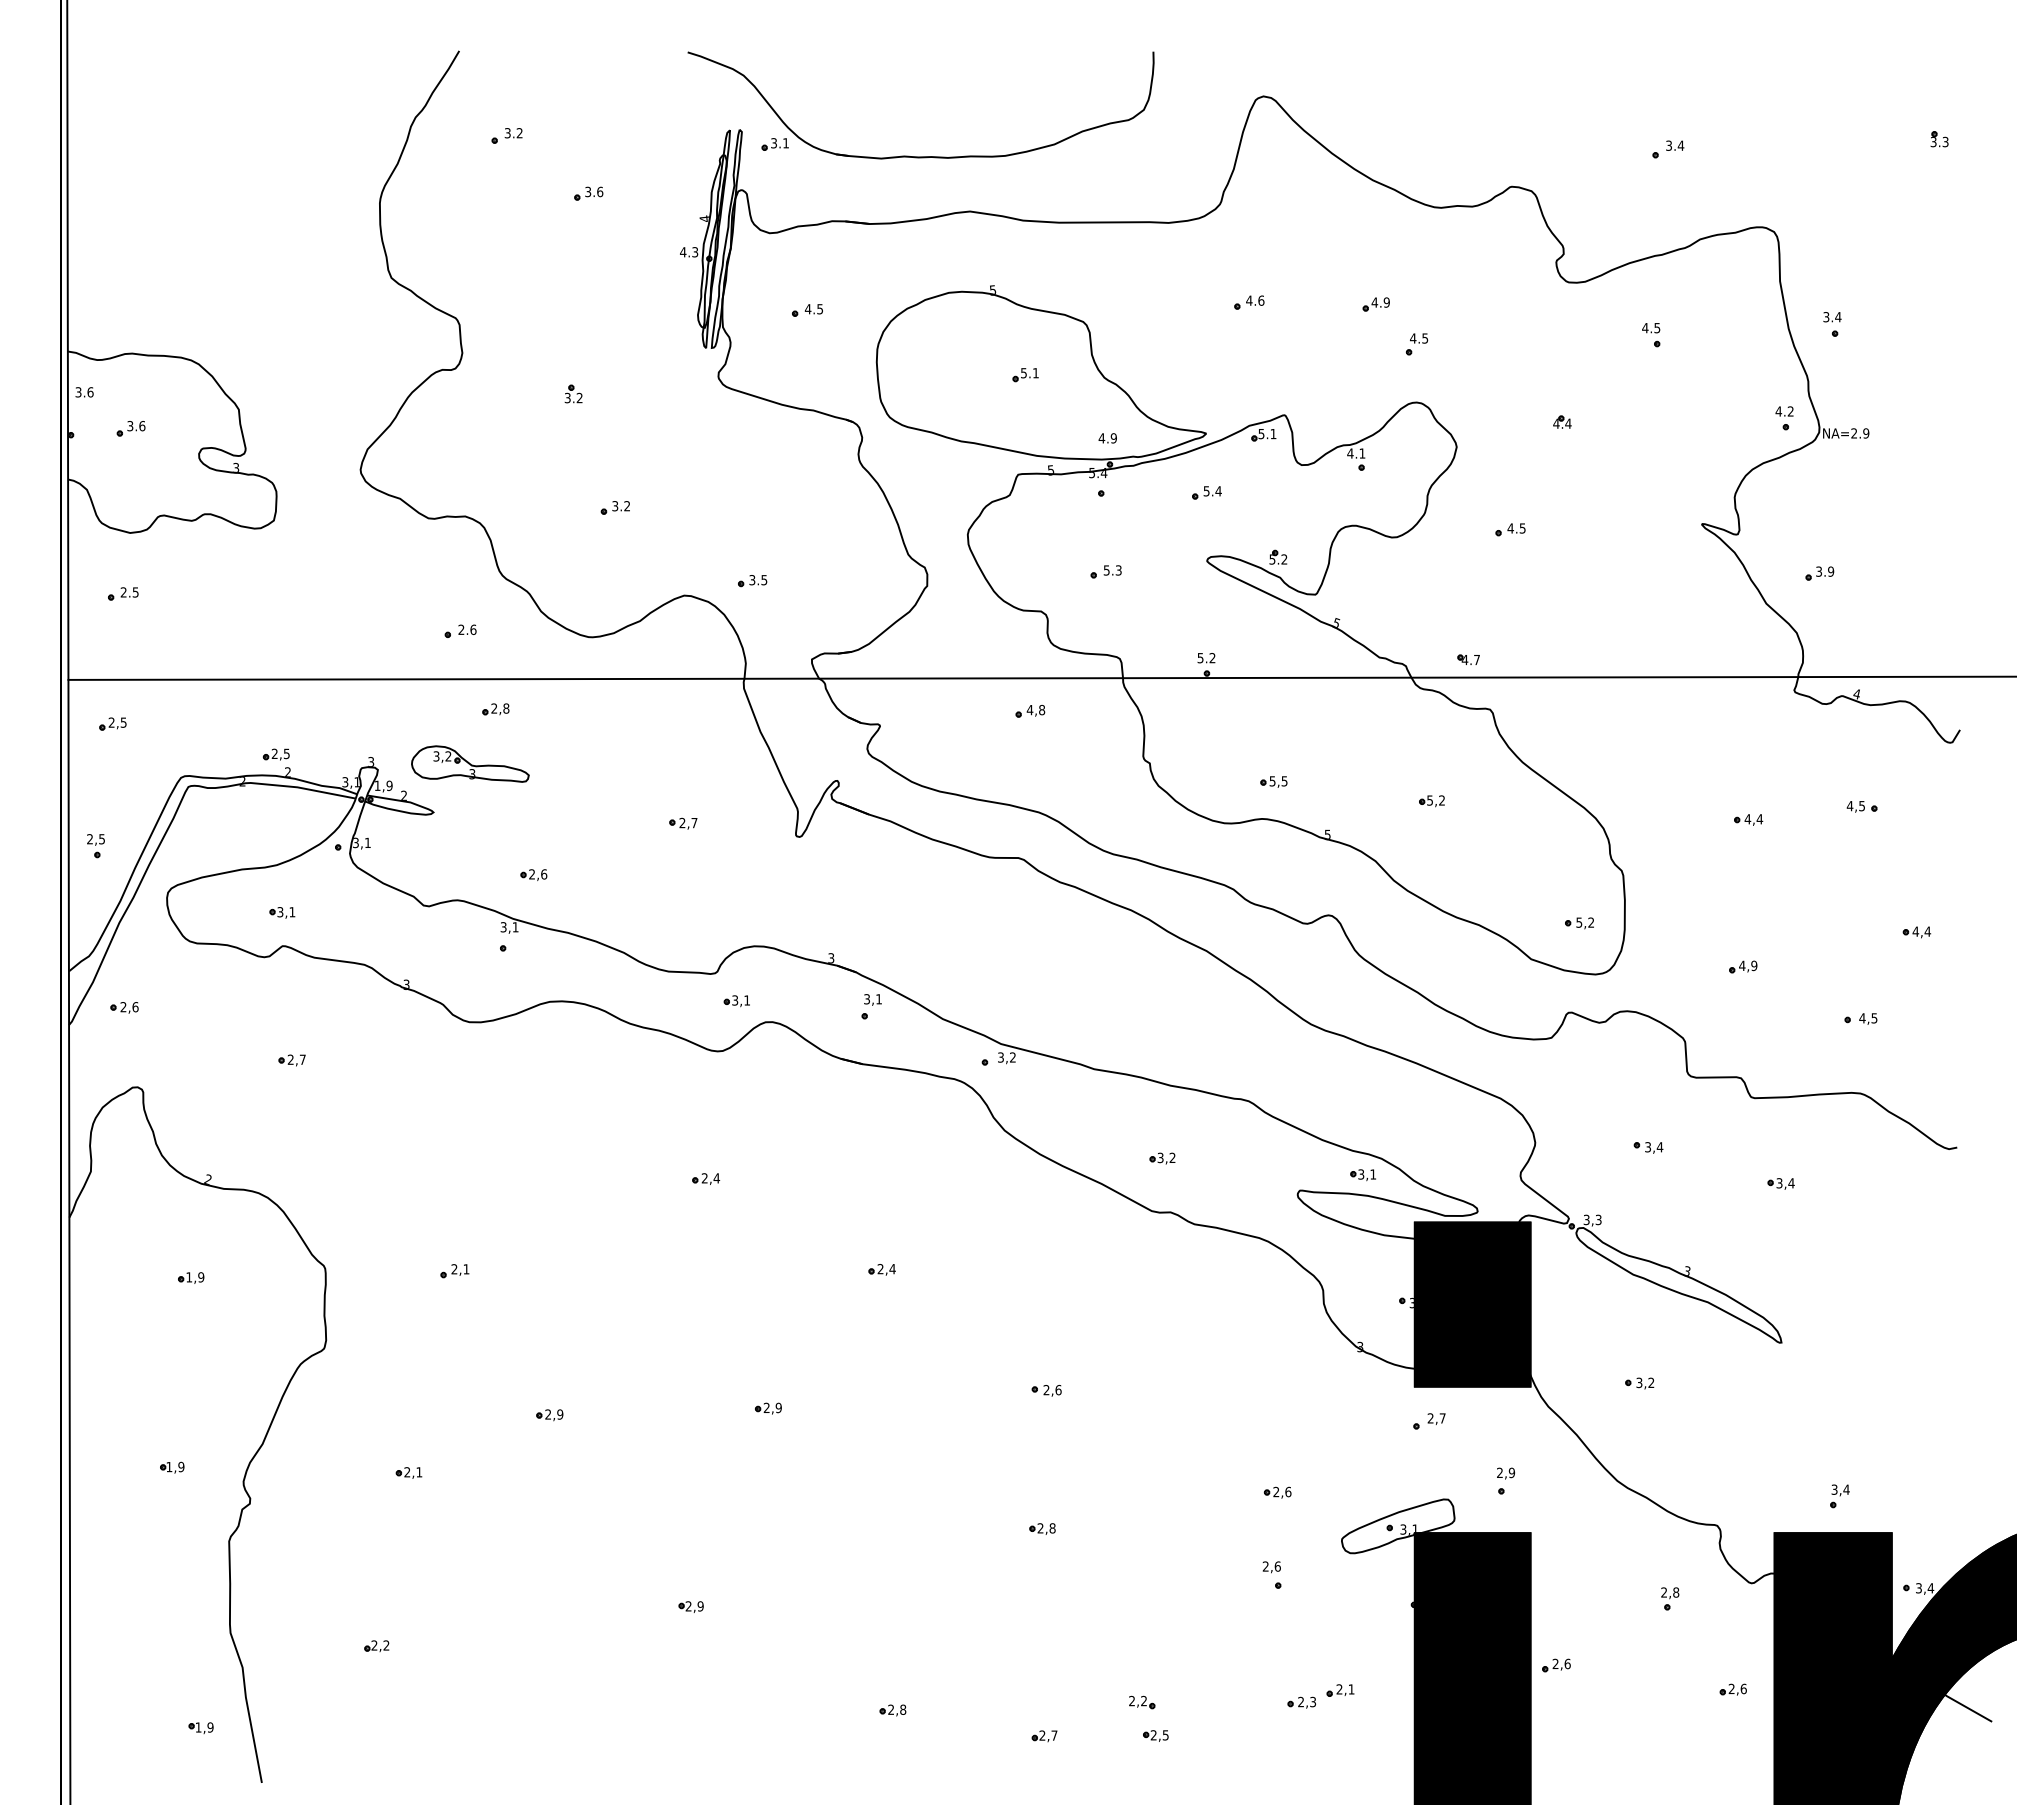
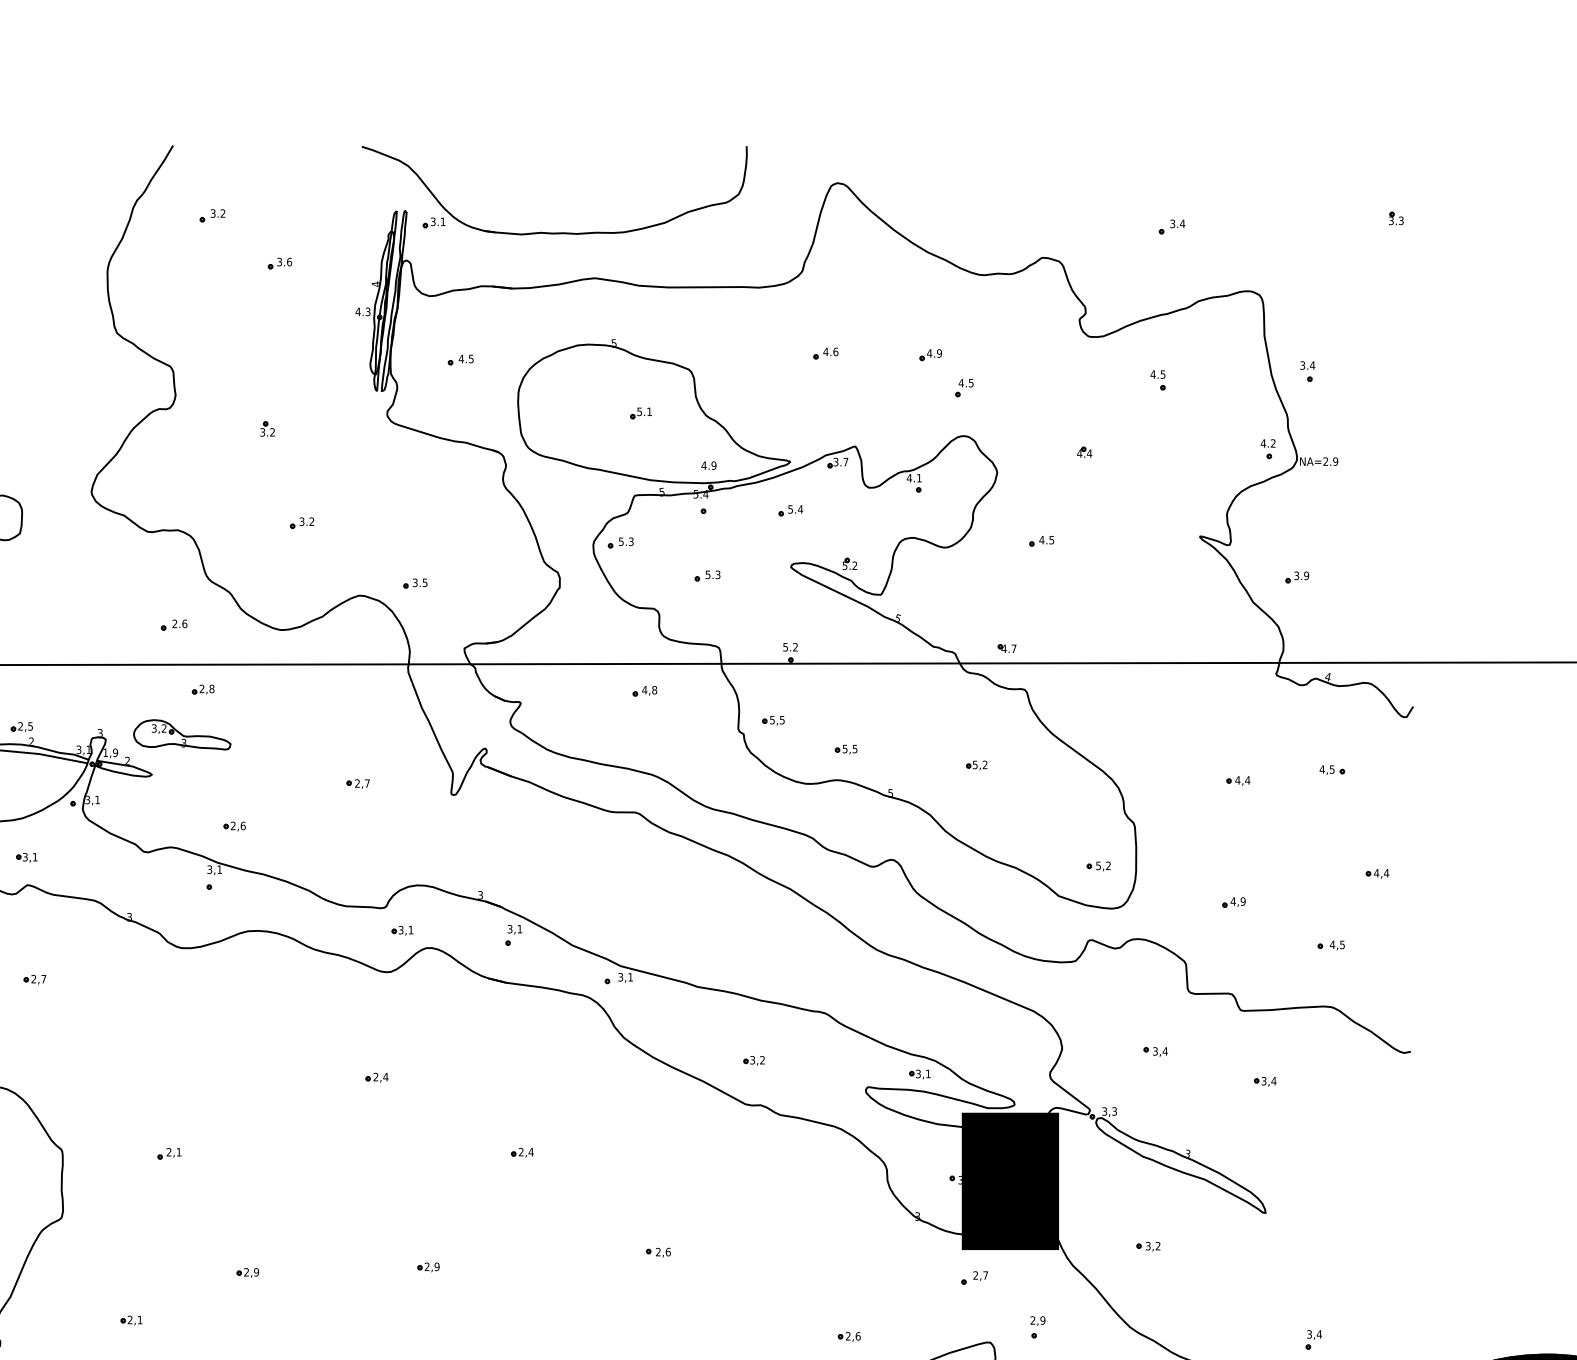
text: (1267, 433) -> (840, 461), 5.1 -> 3.7
part: (1000, 531) -> (620, 542), added
part: (1185, 746) -> (773, 720), added
text: (1012, 1057) -> (630, 977), 3,2 -> 3,1

